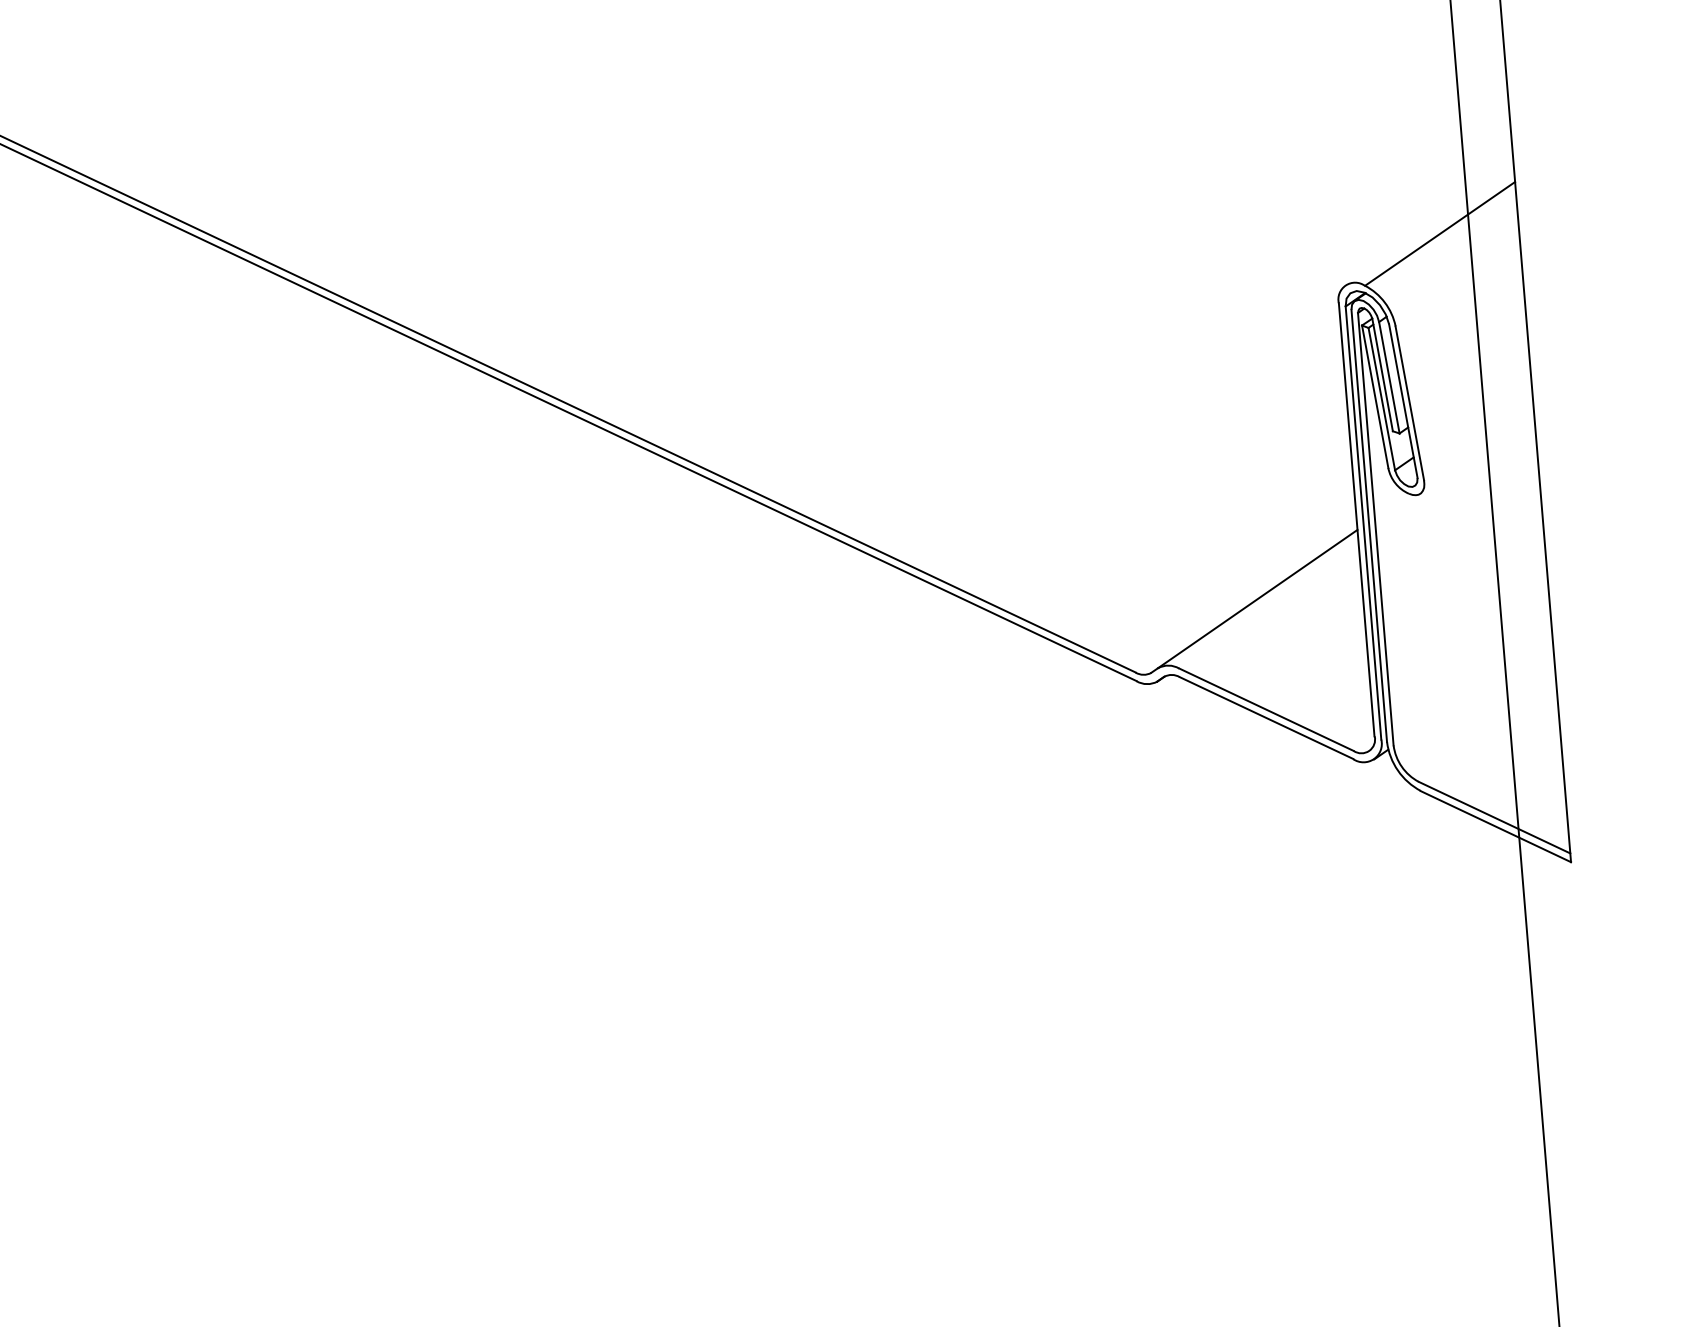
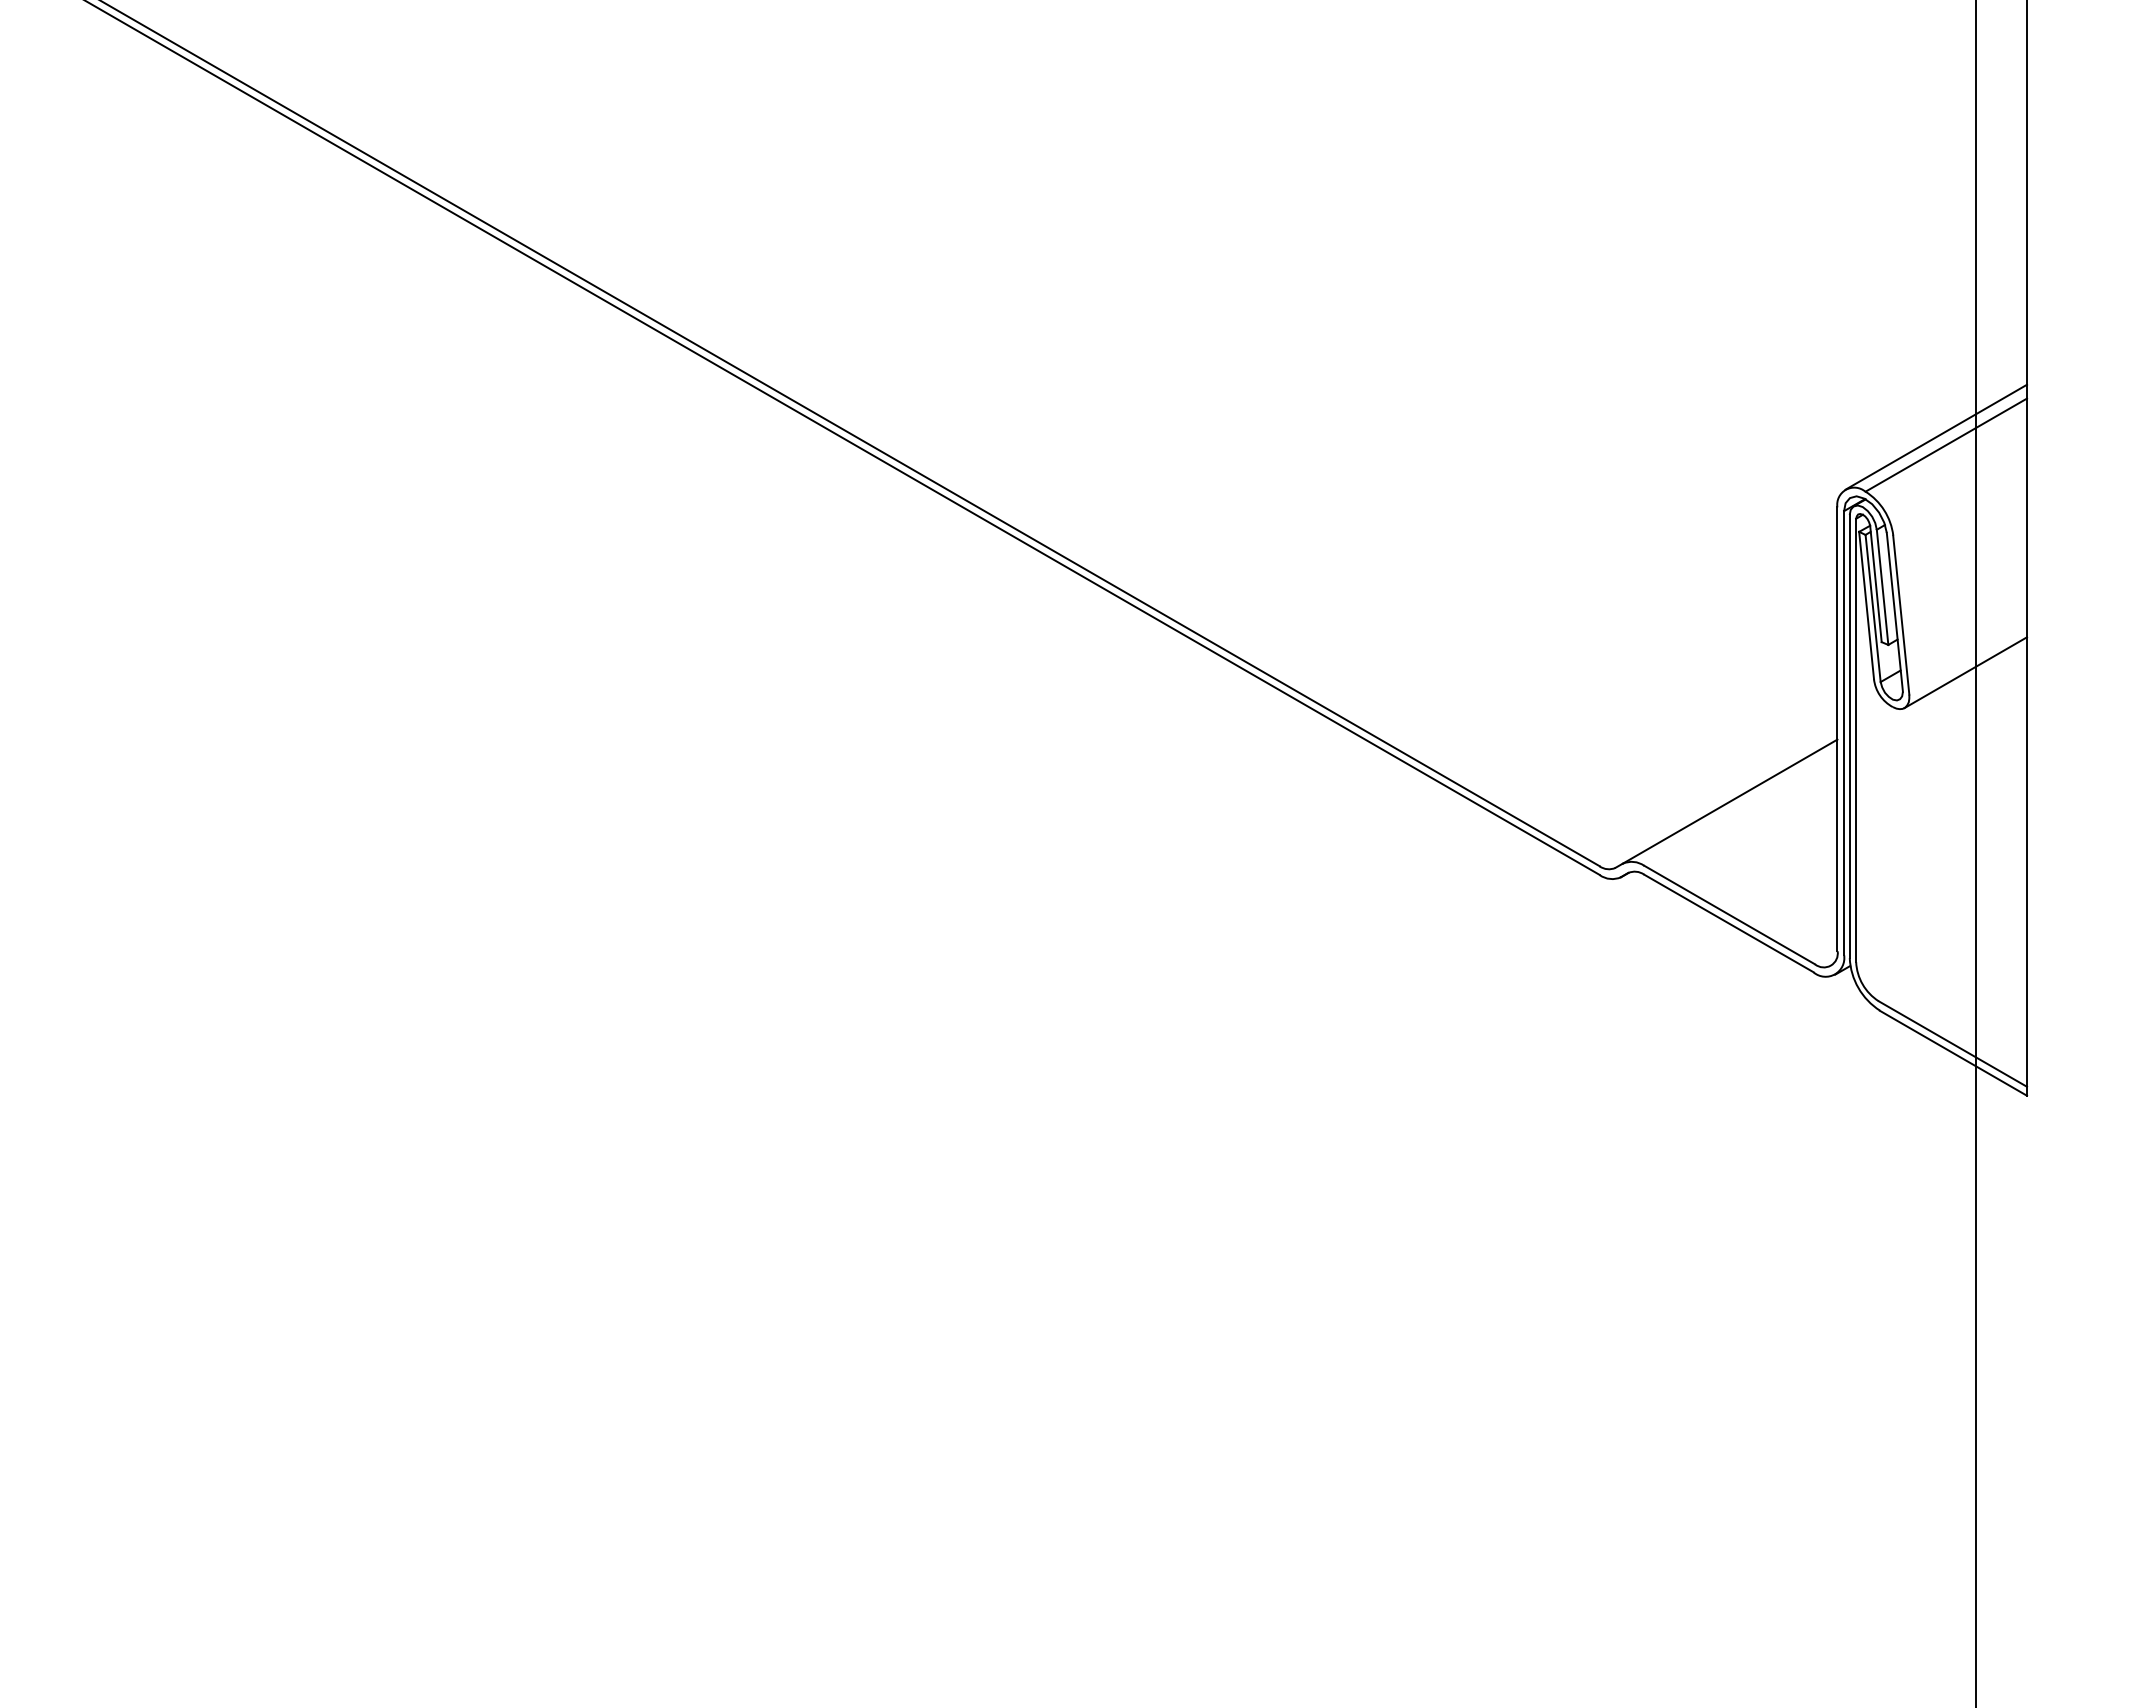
line: (1429, 226) -> (1936, 436), added
line: (1477, 454) -> (1965, 672), added

